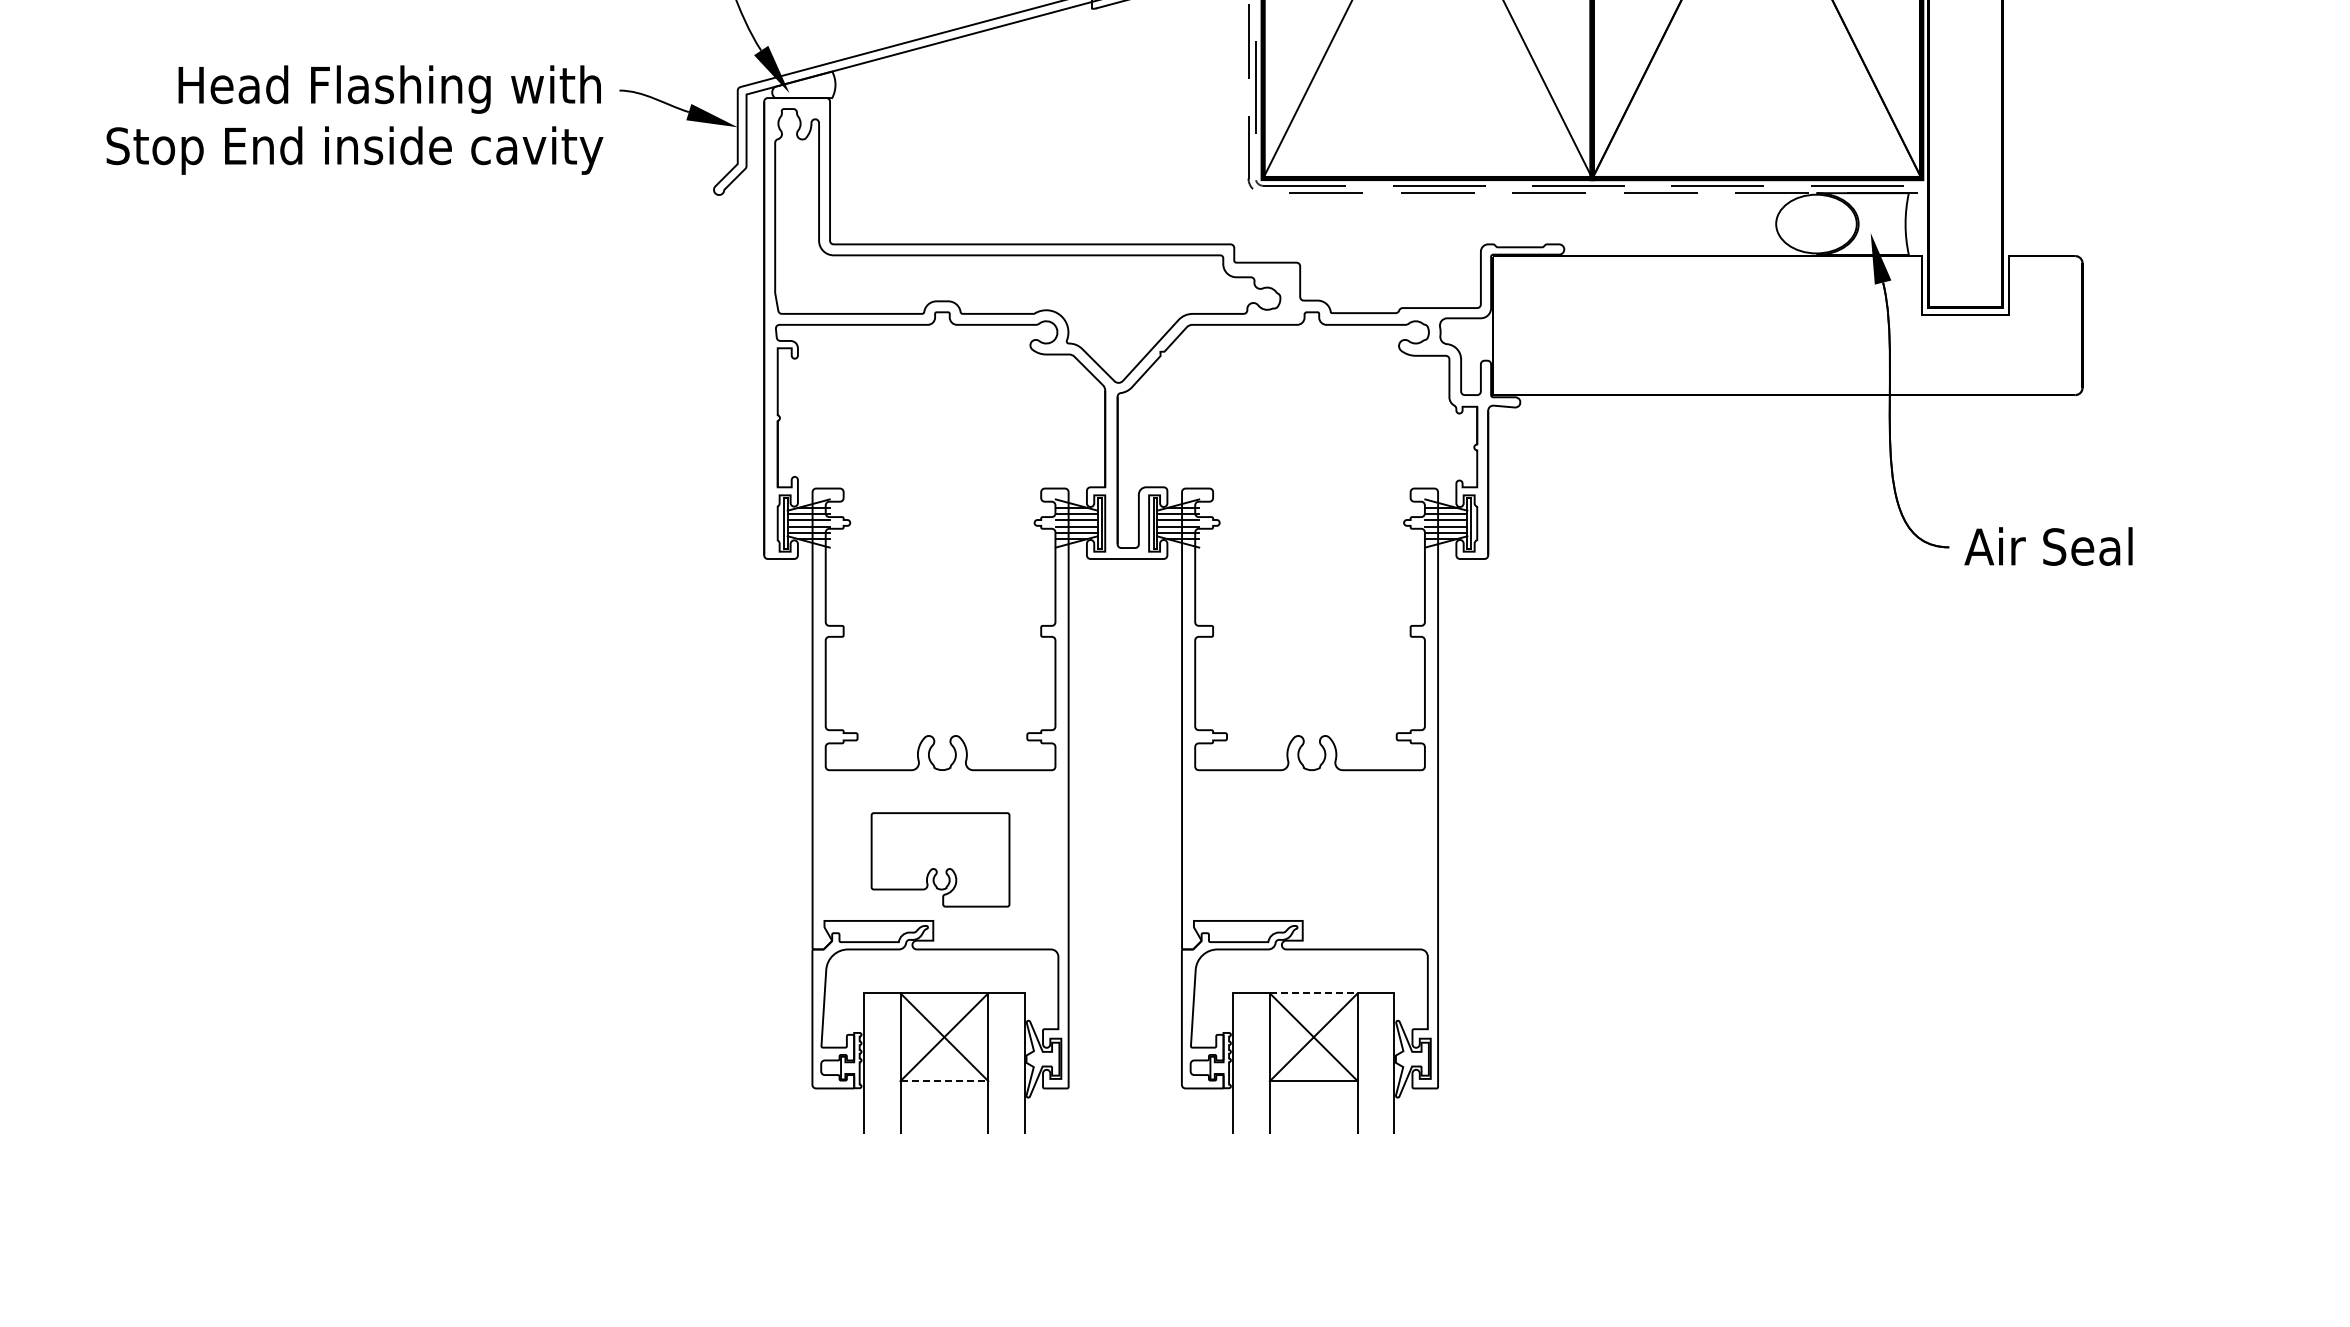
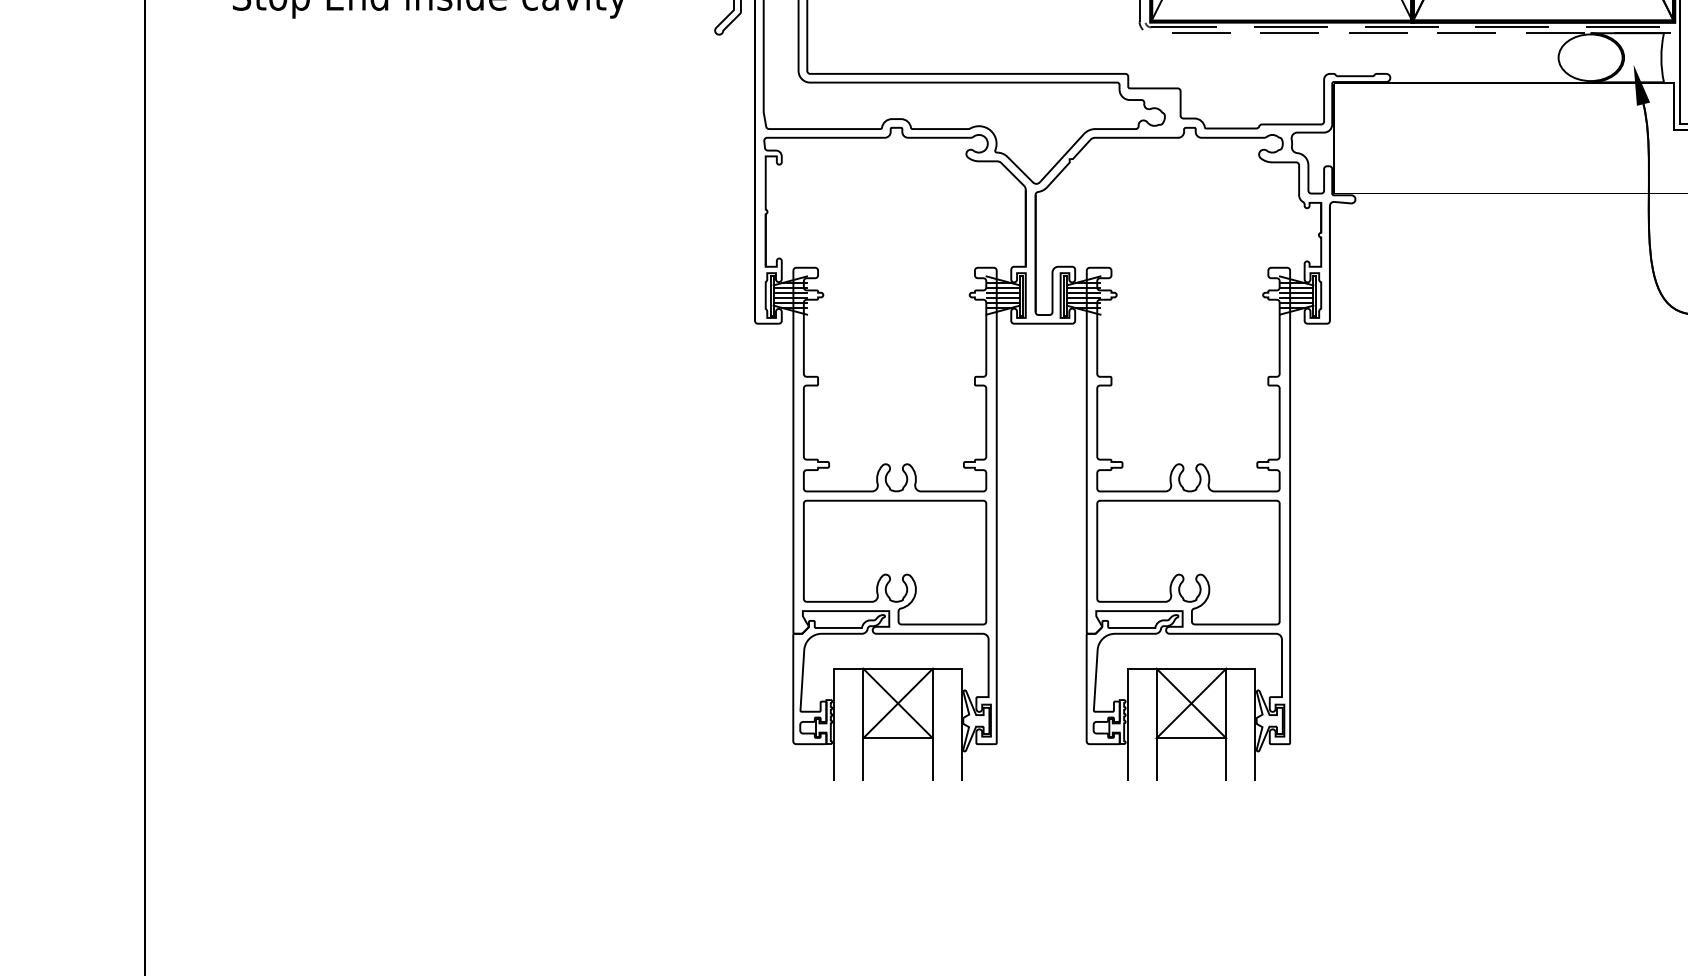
part: (940, 859) -> (894, 562), size x1.67
part: (1309, 859) -> (1188, 562), added
line: (1313, 993) -> (1191, 668), dashed -> solid
line: (944, 1081) -> (898, 738), dashed -> solid

